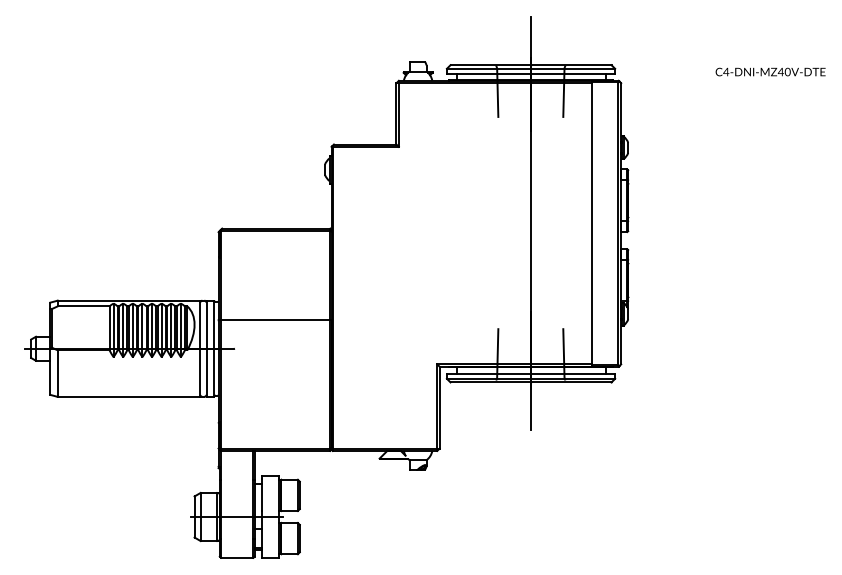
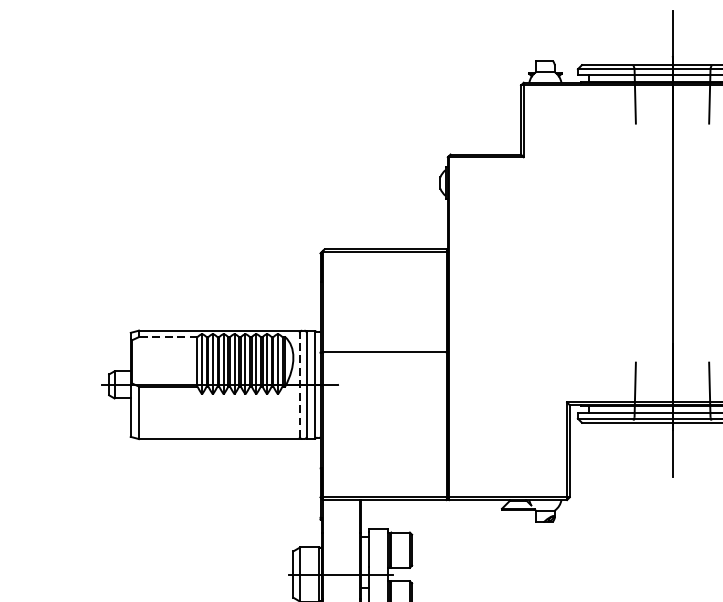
line: (83, 306) -> (168, 337), solid -> dashed
line: (200, 349) -> (300, 385), solid -> dashed

